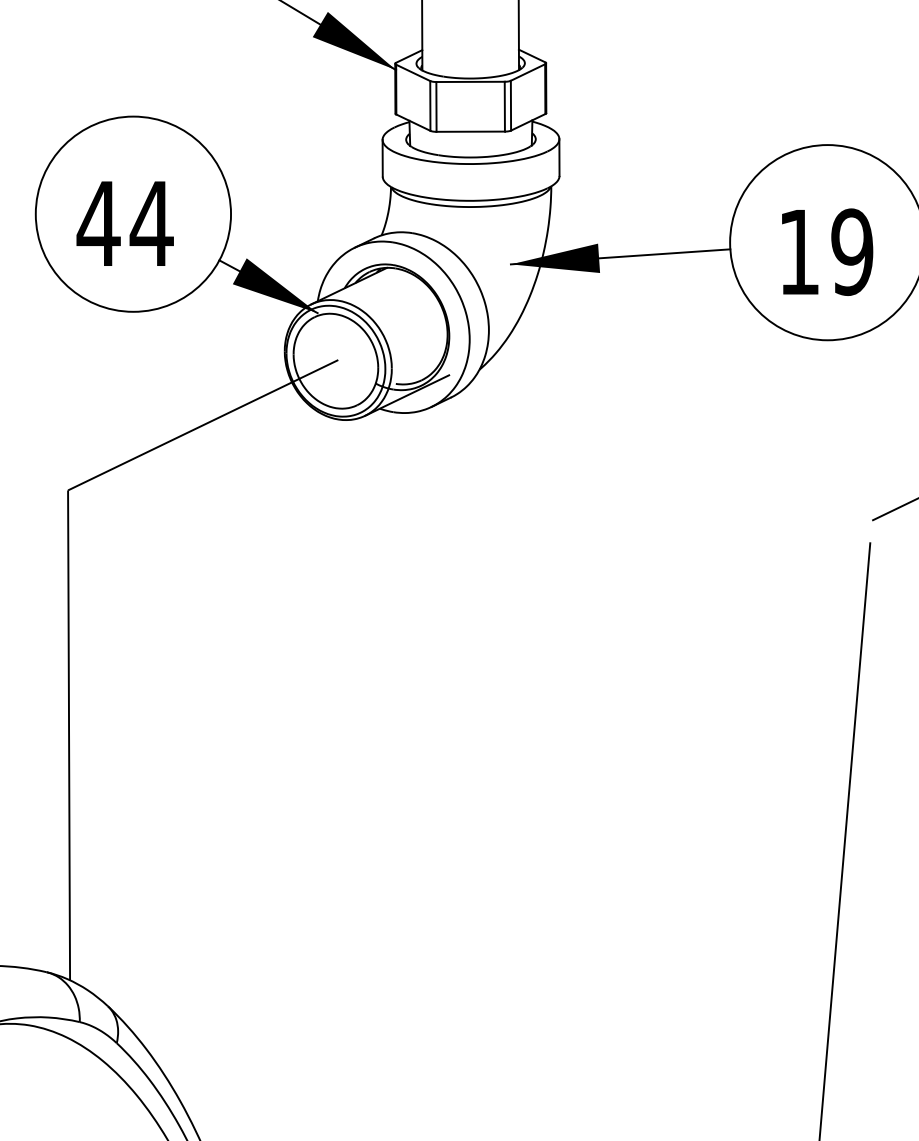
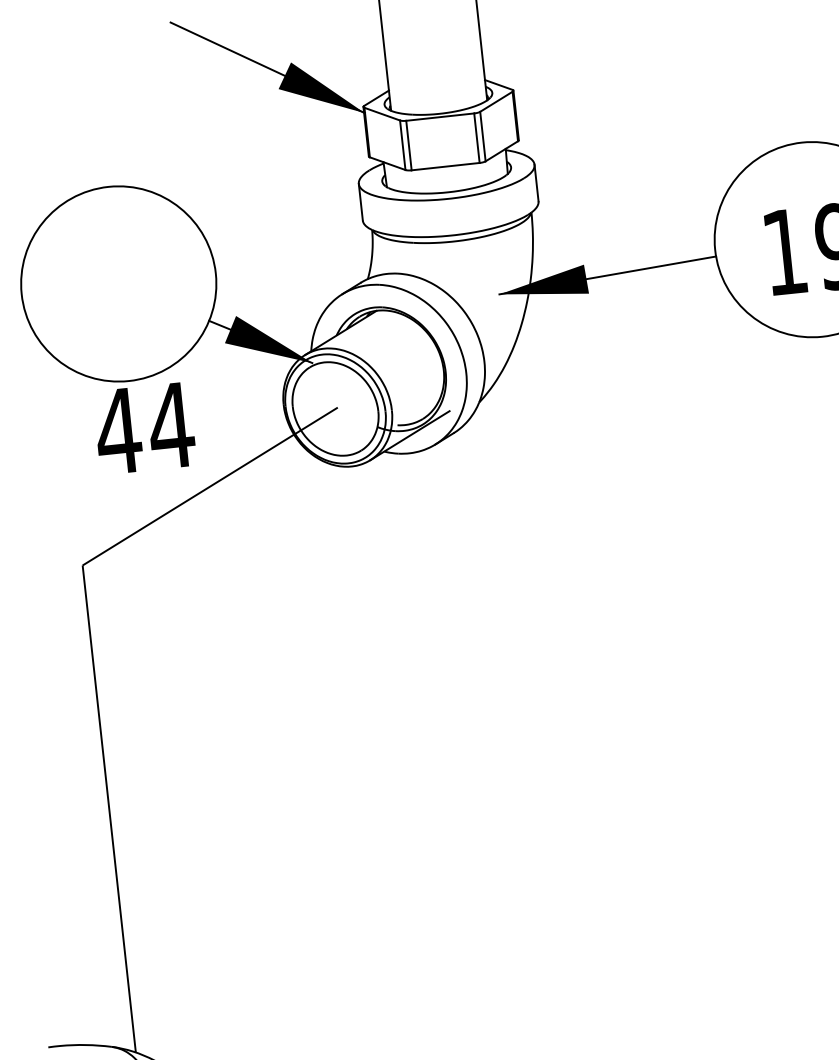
text: (124, 223) -> (144, 428), moved

